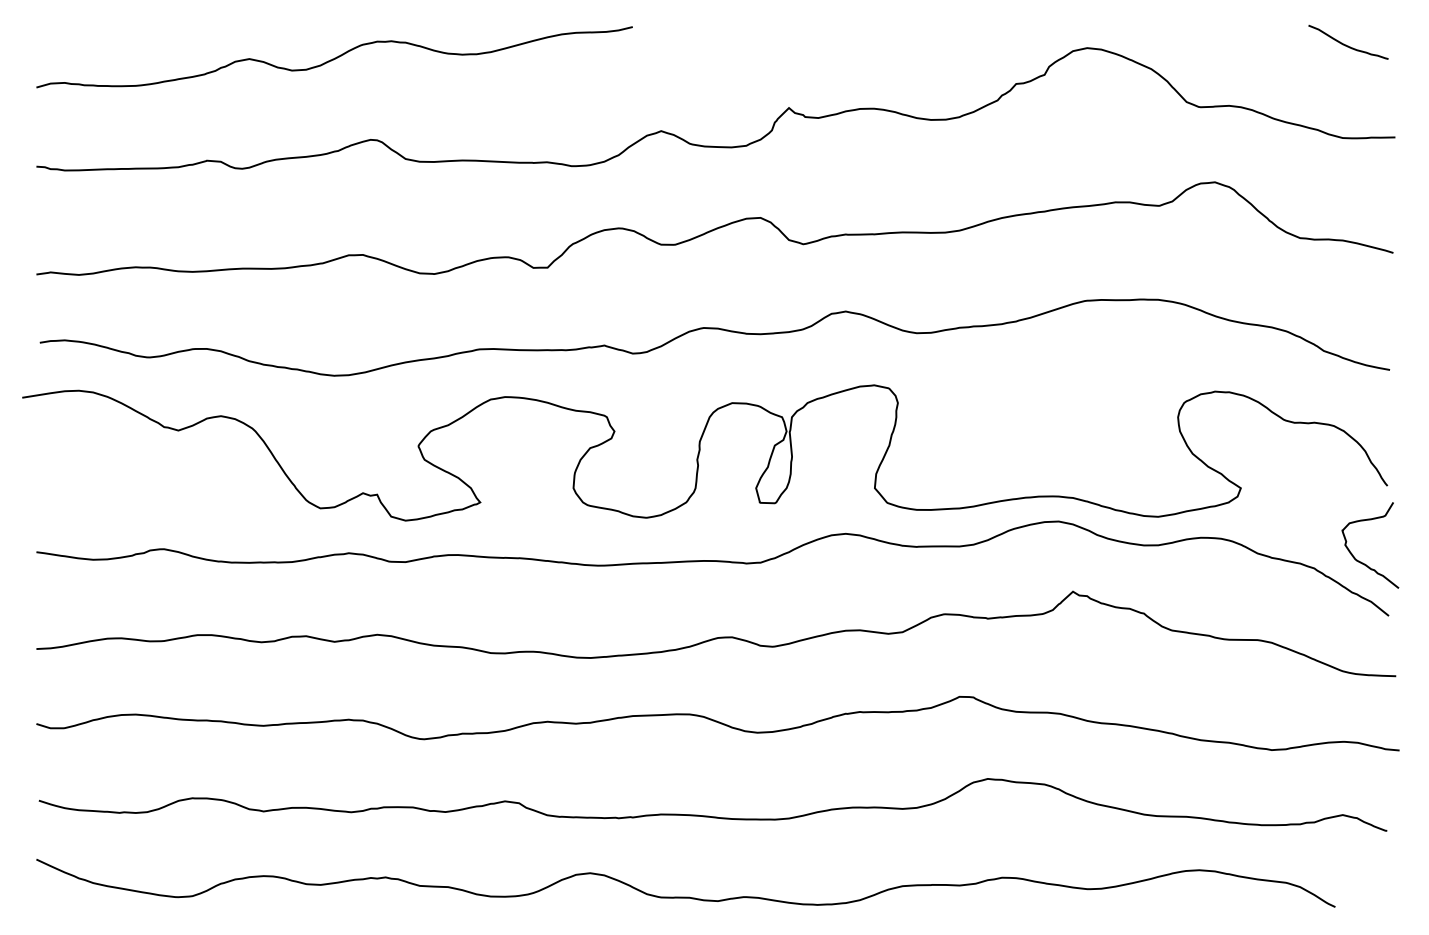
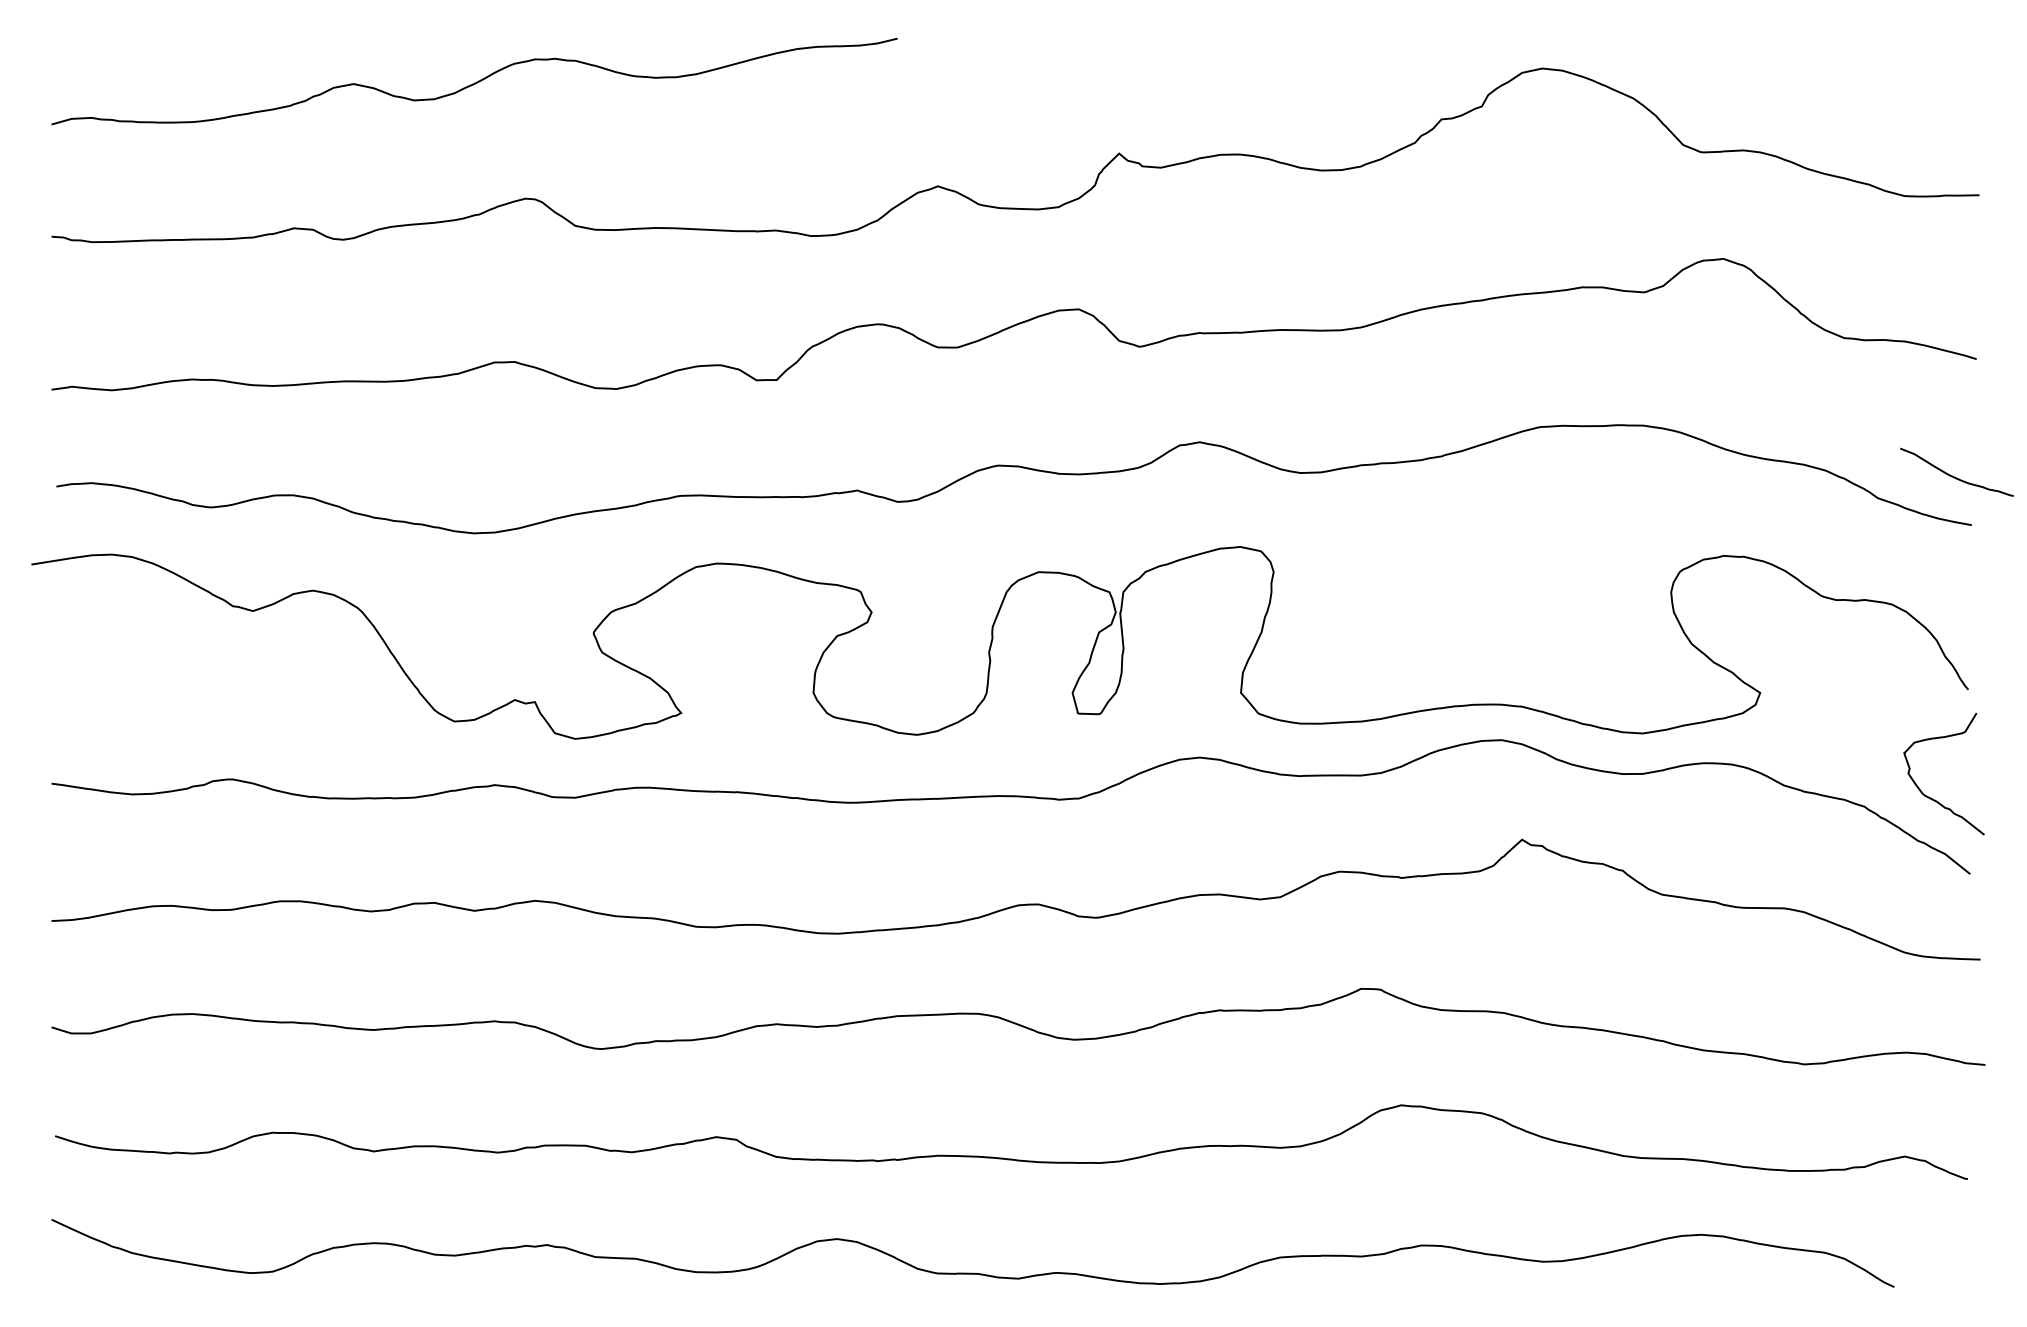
curve: (1346, 45) -> (1954, 476), moved

